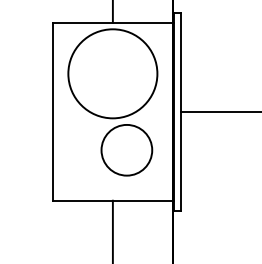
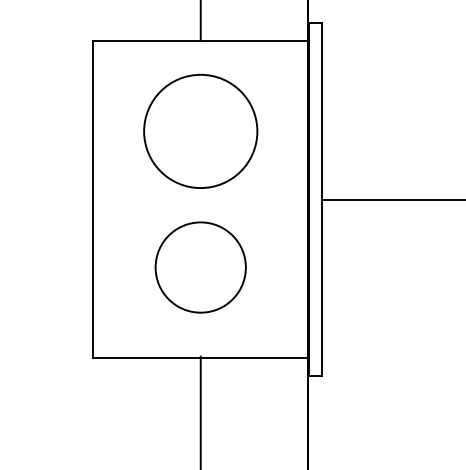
circle: (112, 73) -> (200, 130), size x0.71
circle: (126, 150) -> (200, 267), moved

